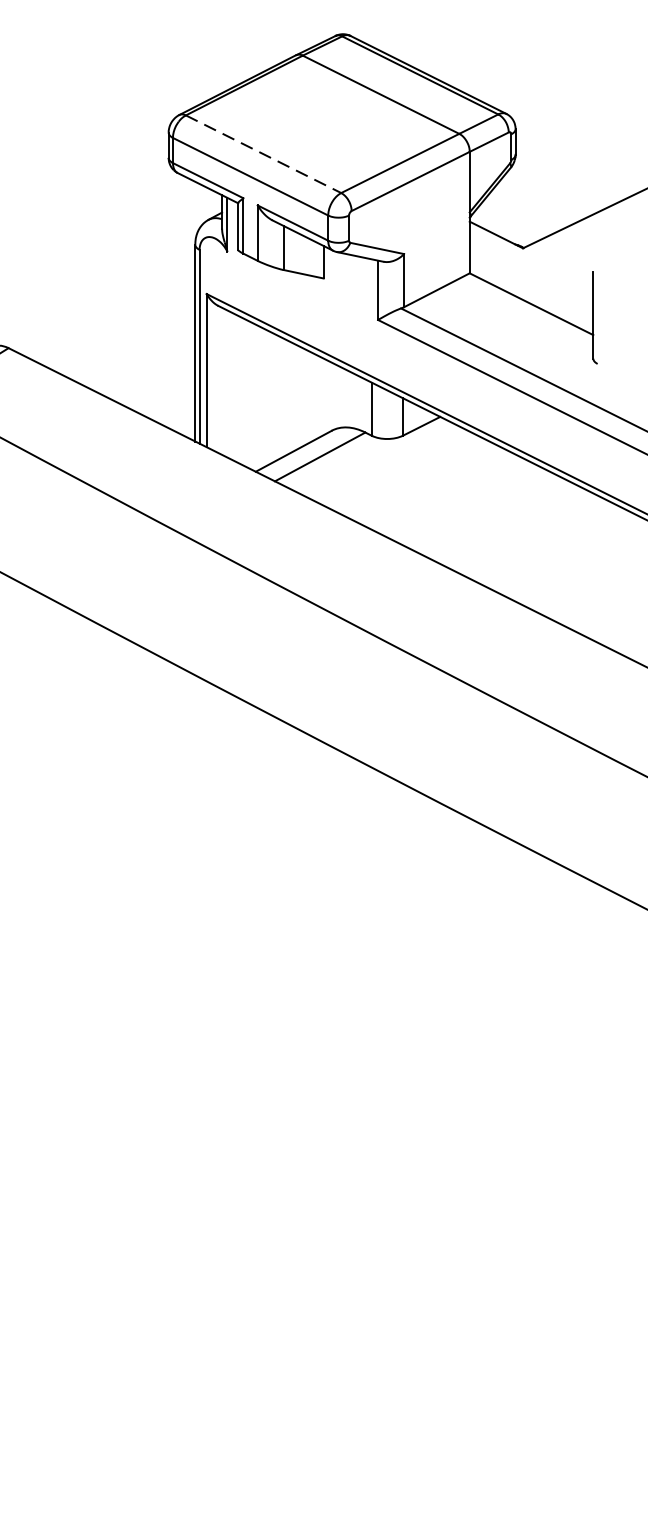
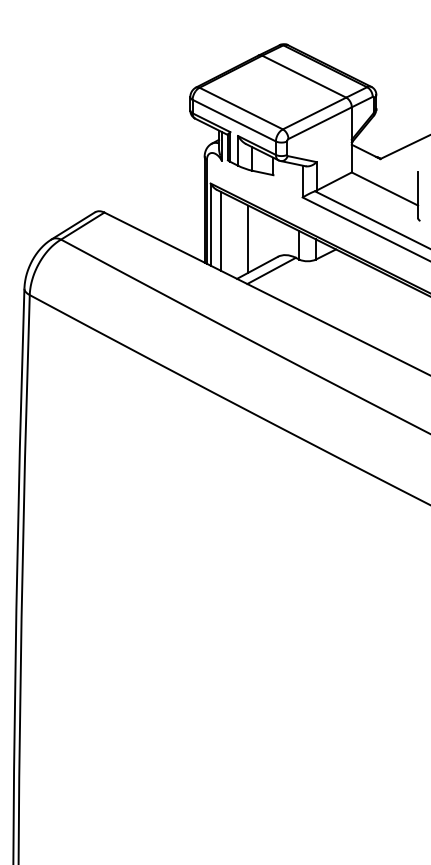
line: (264, 154) -> (241, 108), dashed -> solid
line: (224, 381) -> (220, 230), added
line: (277, 396) -> (248, 238), added

